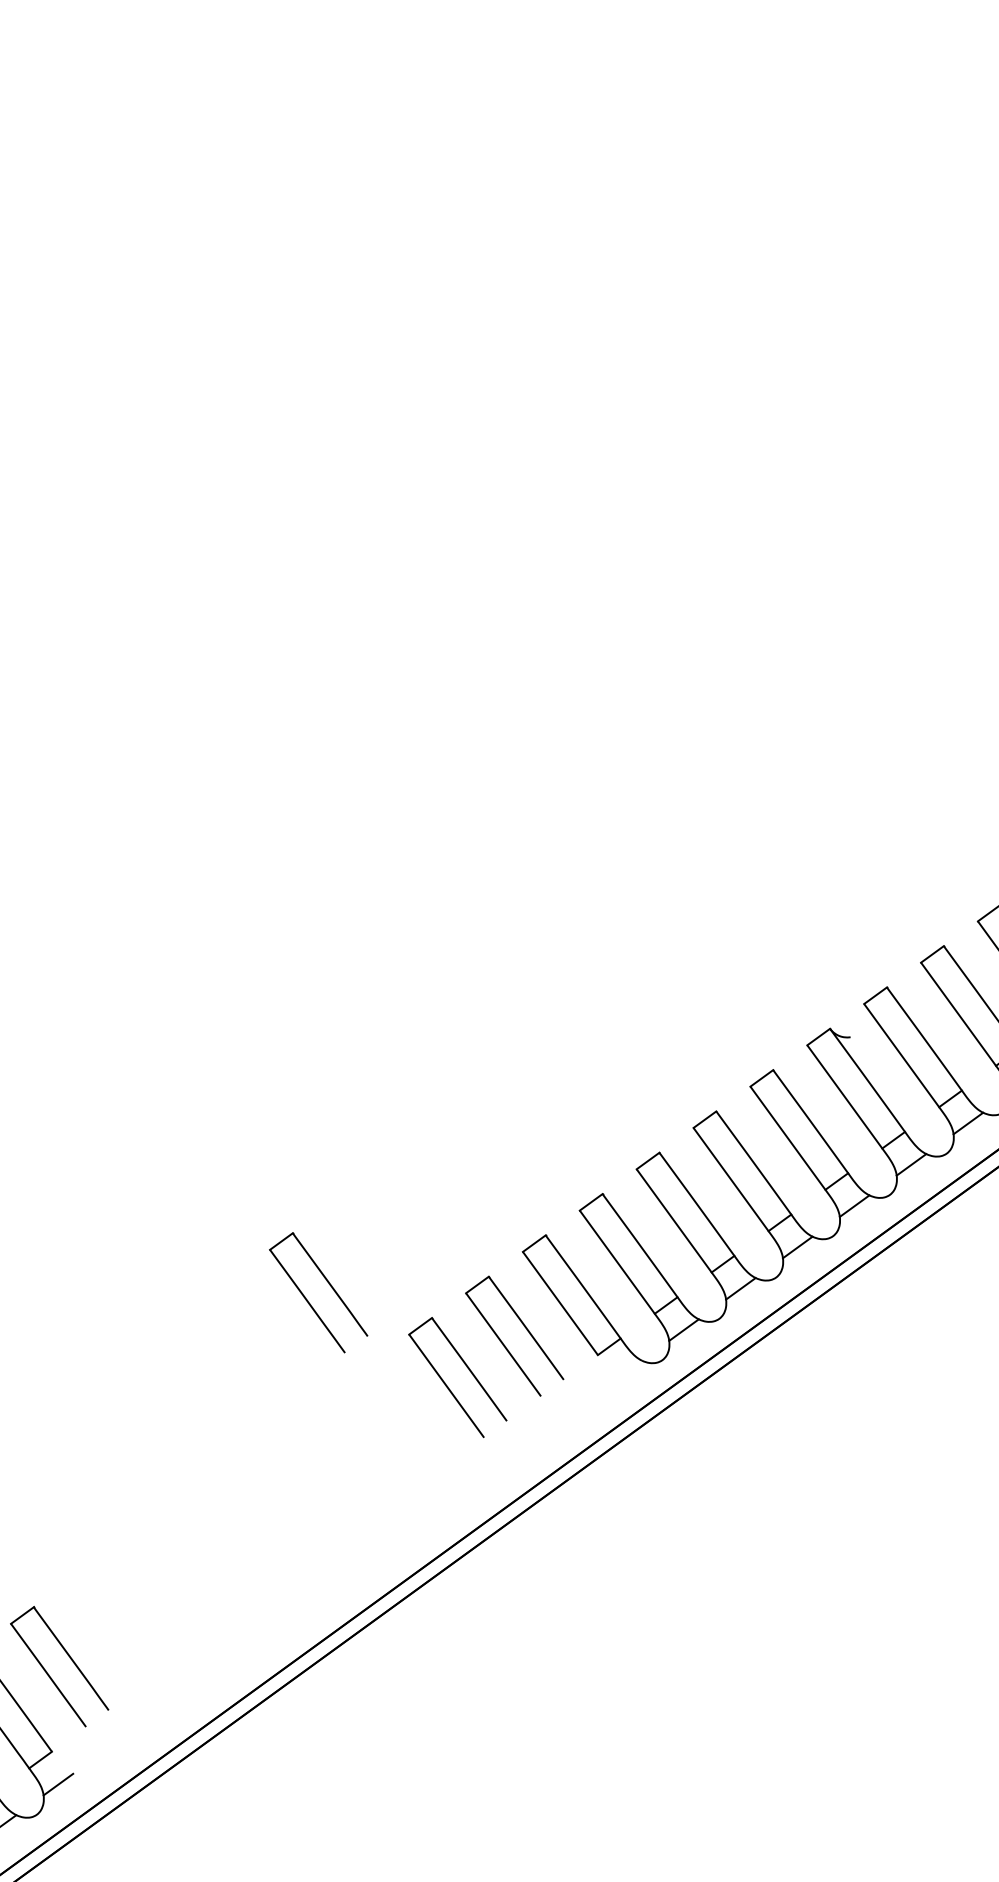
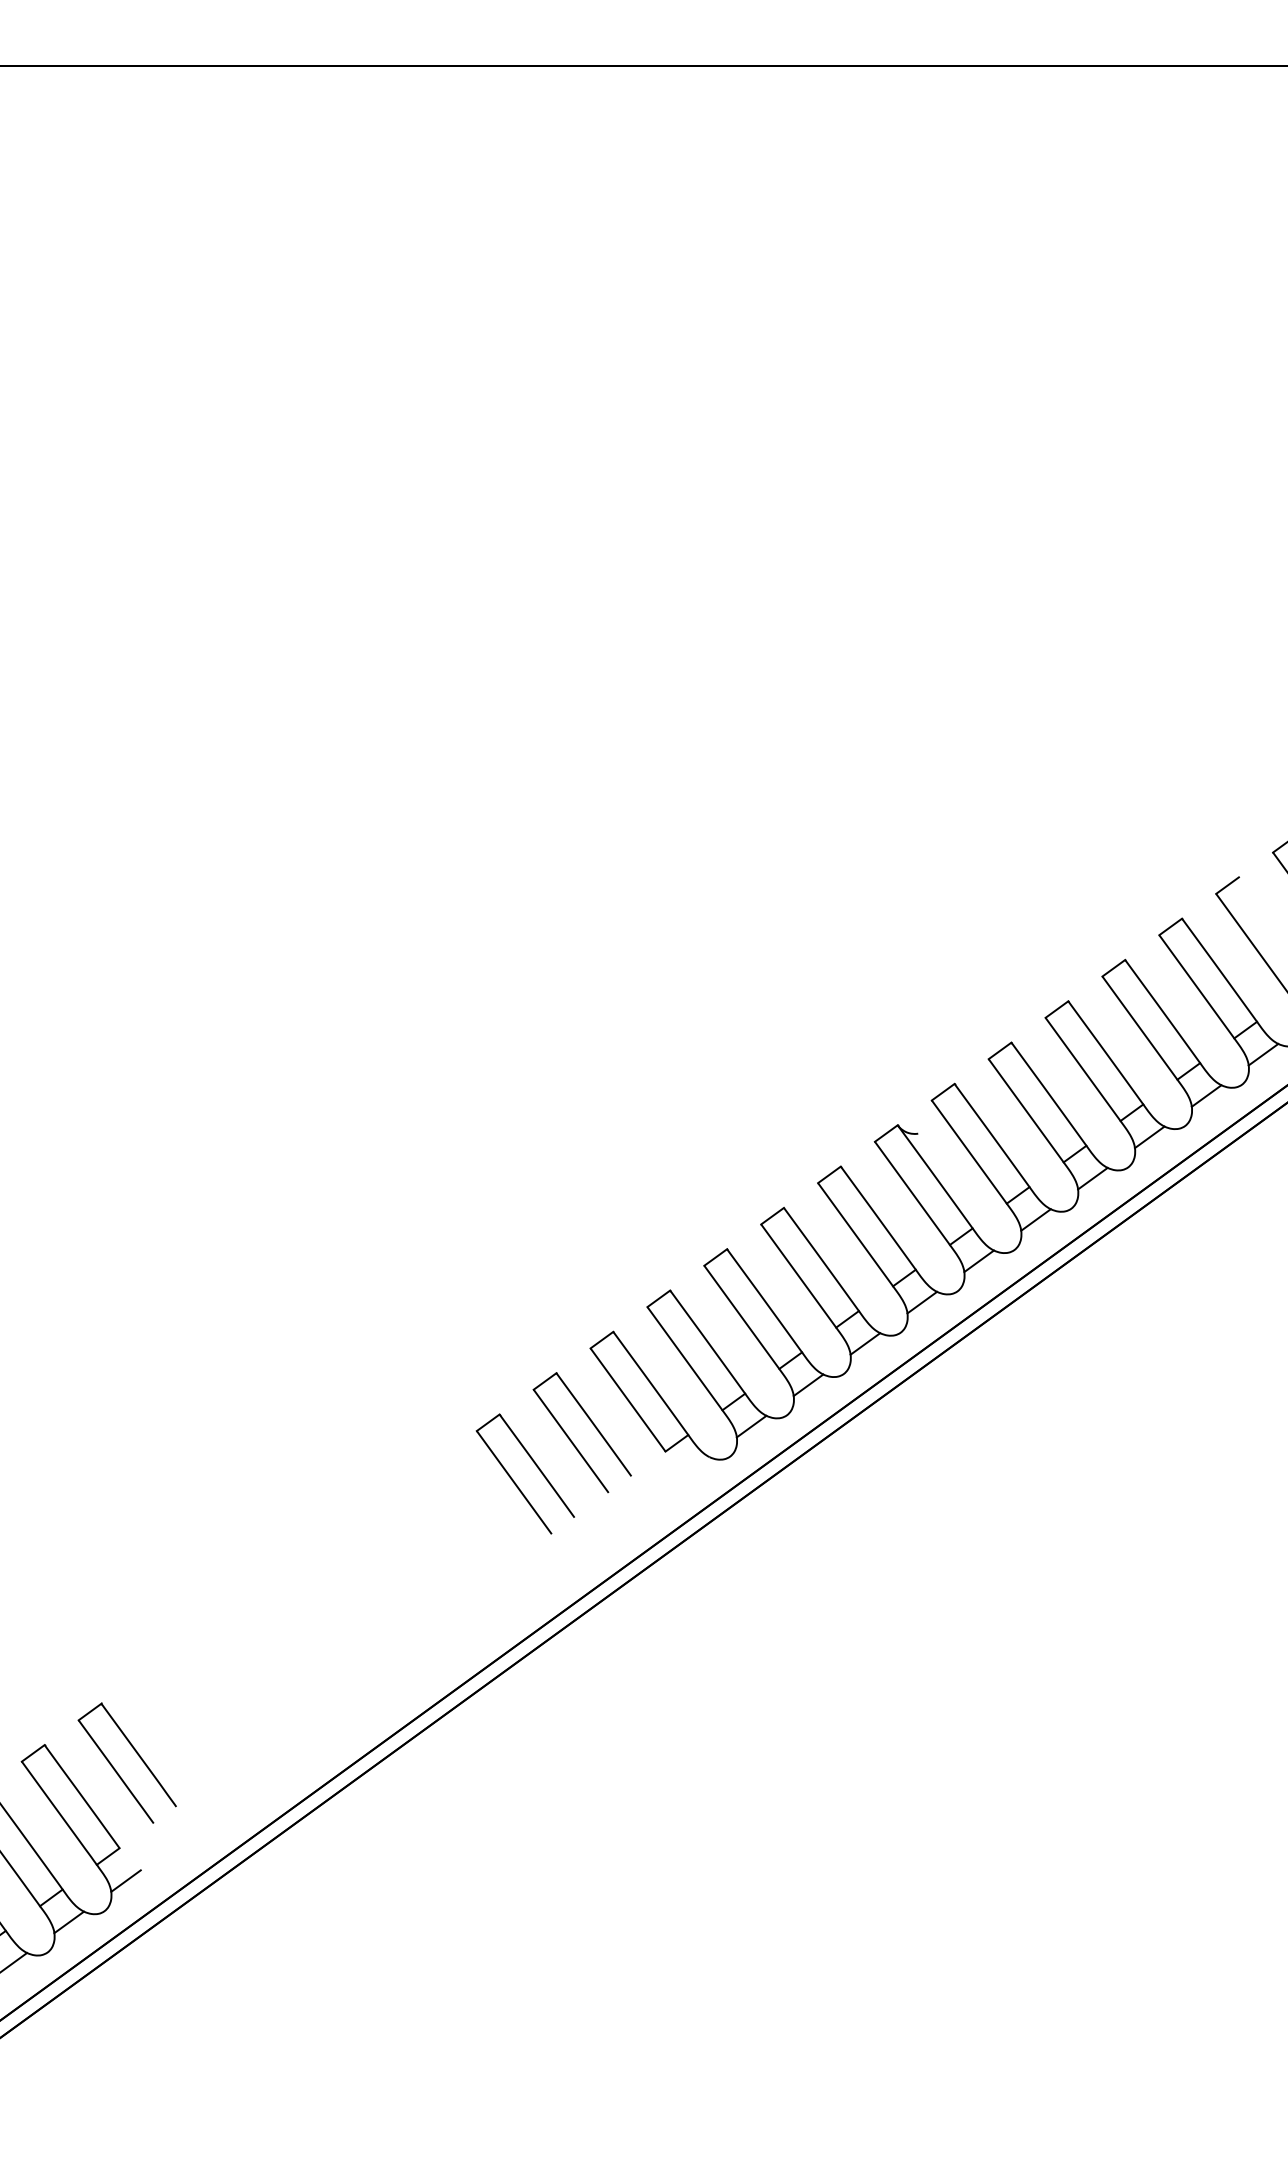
part: (308, 1301) -> (376, 1397), removed

